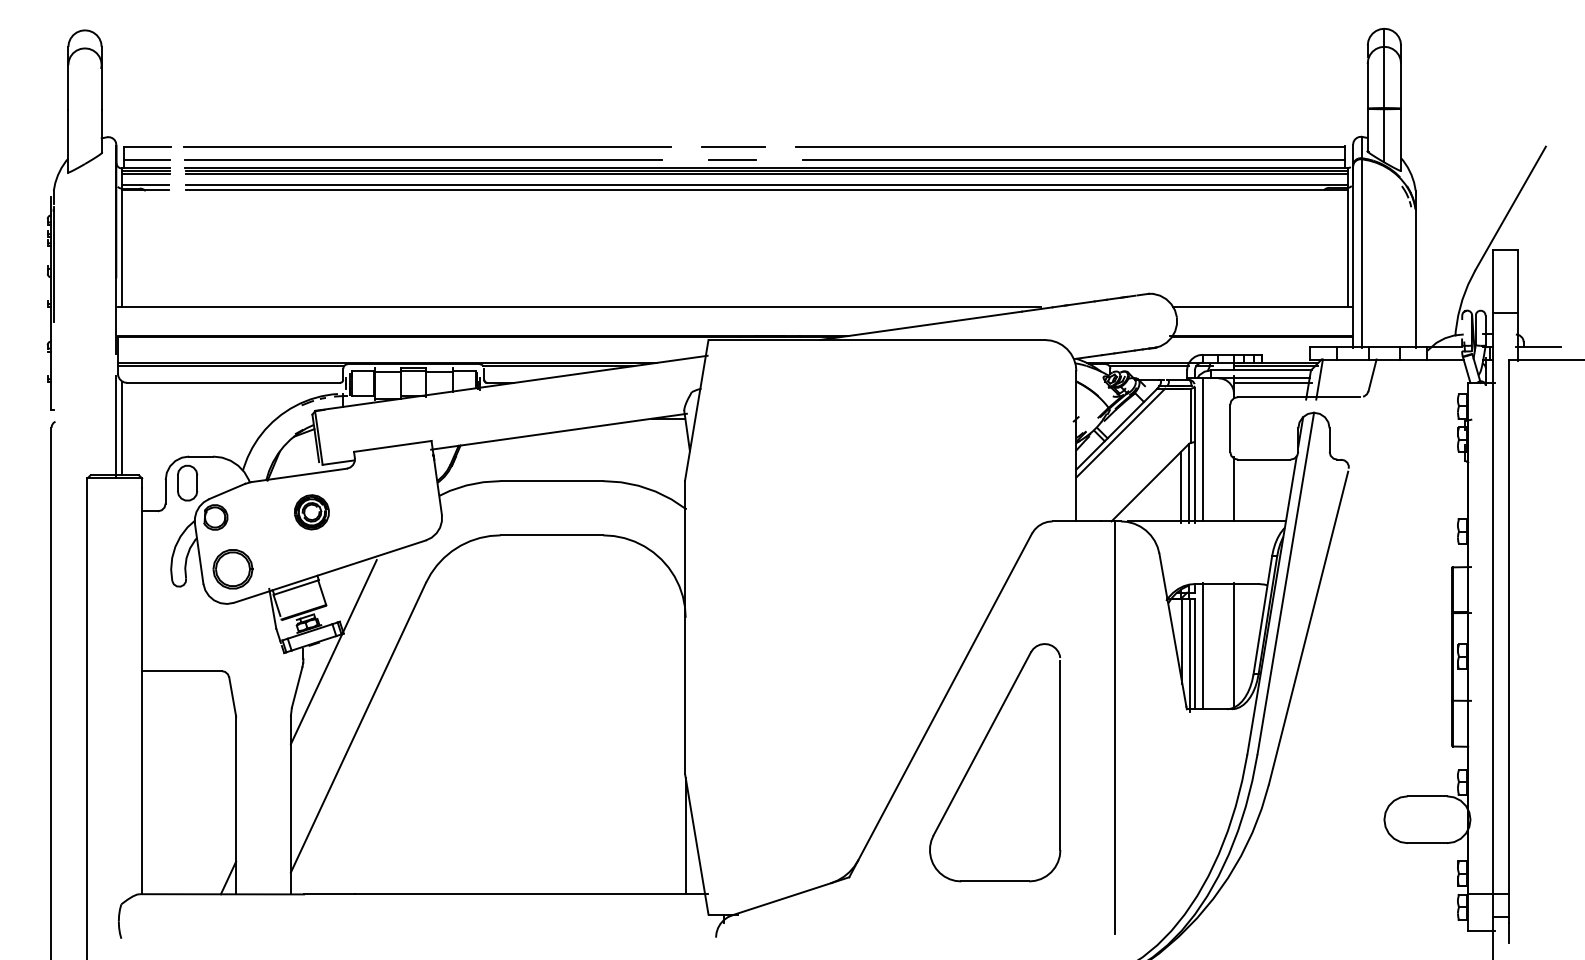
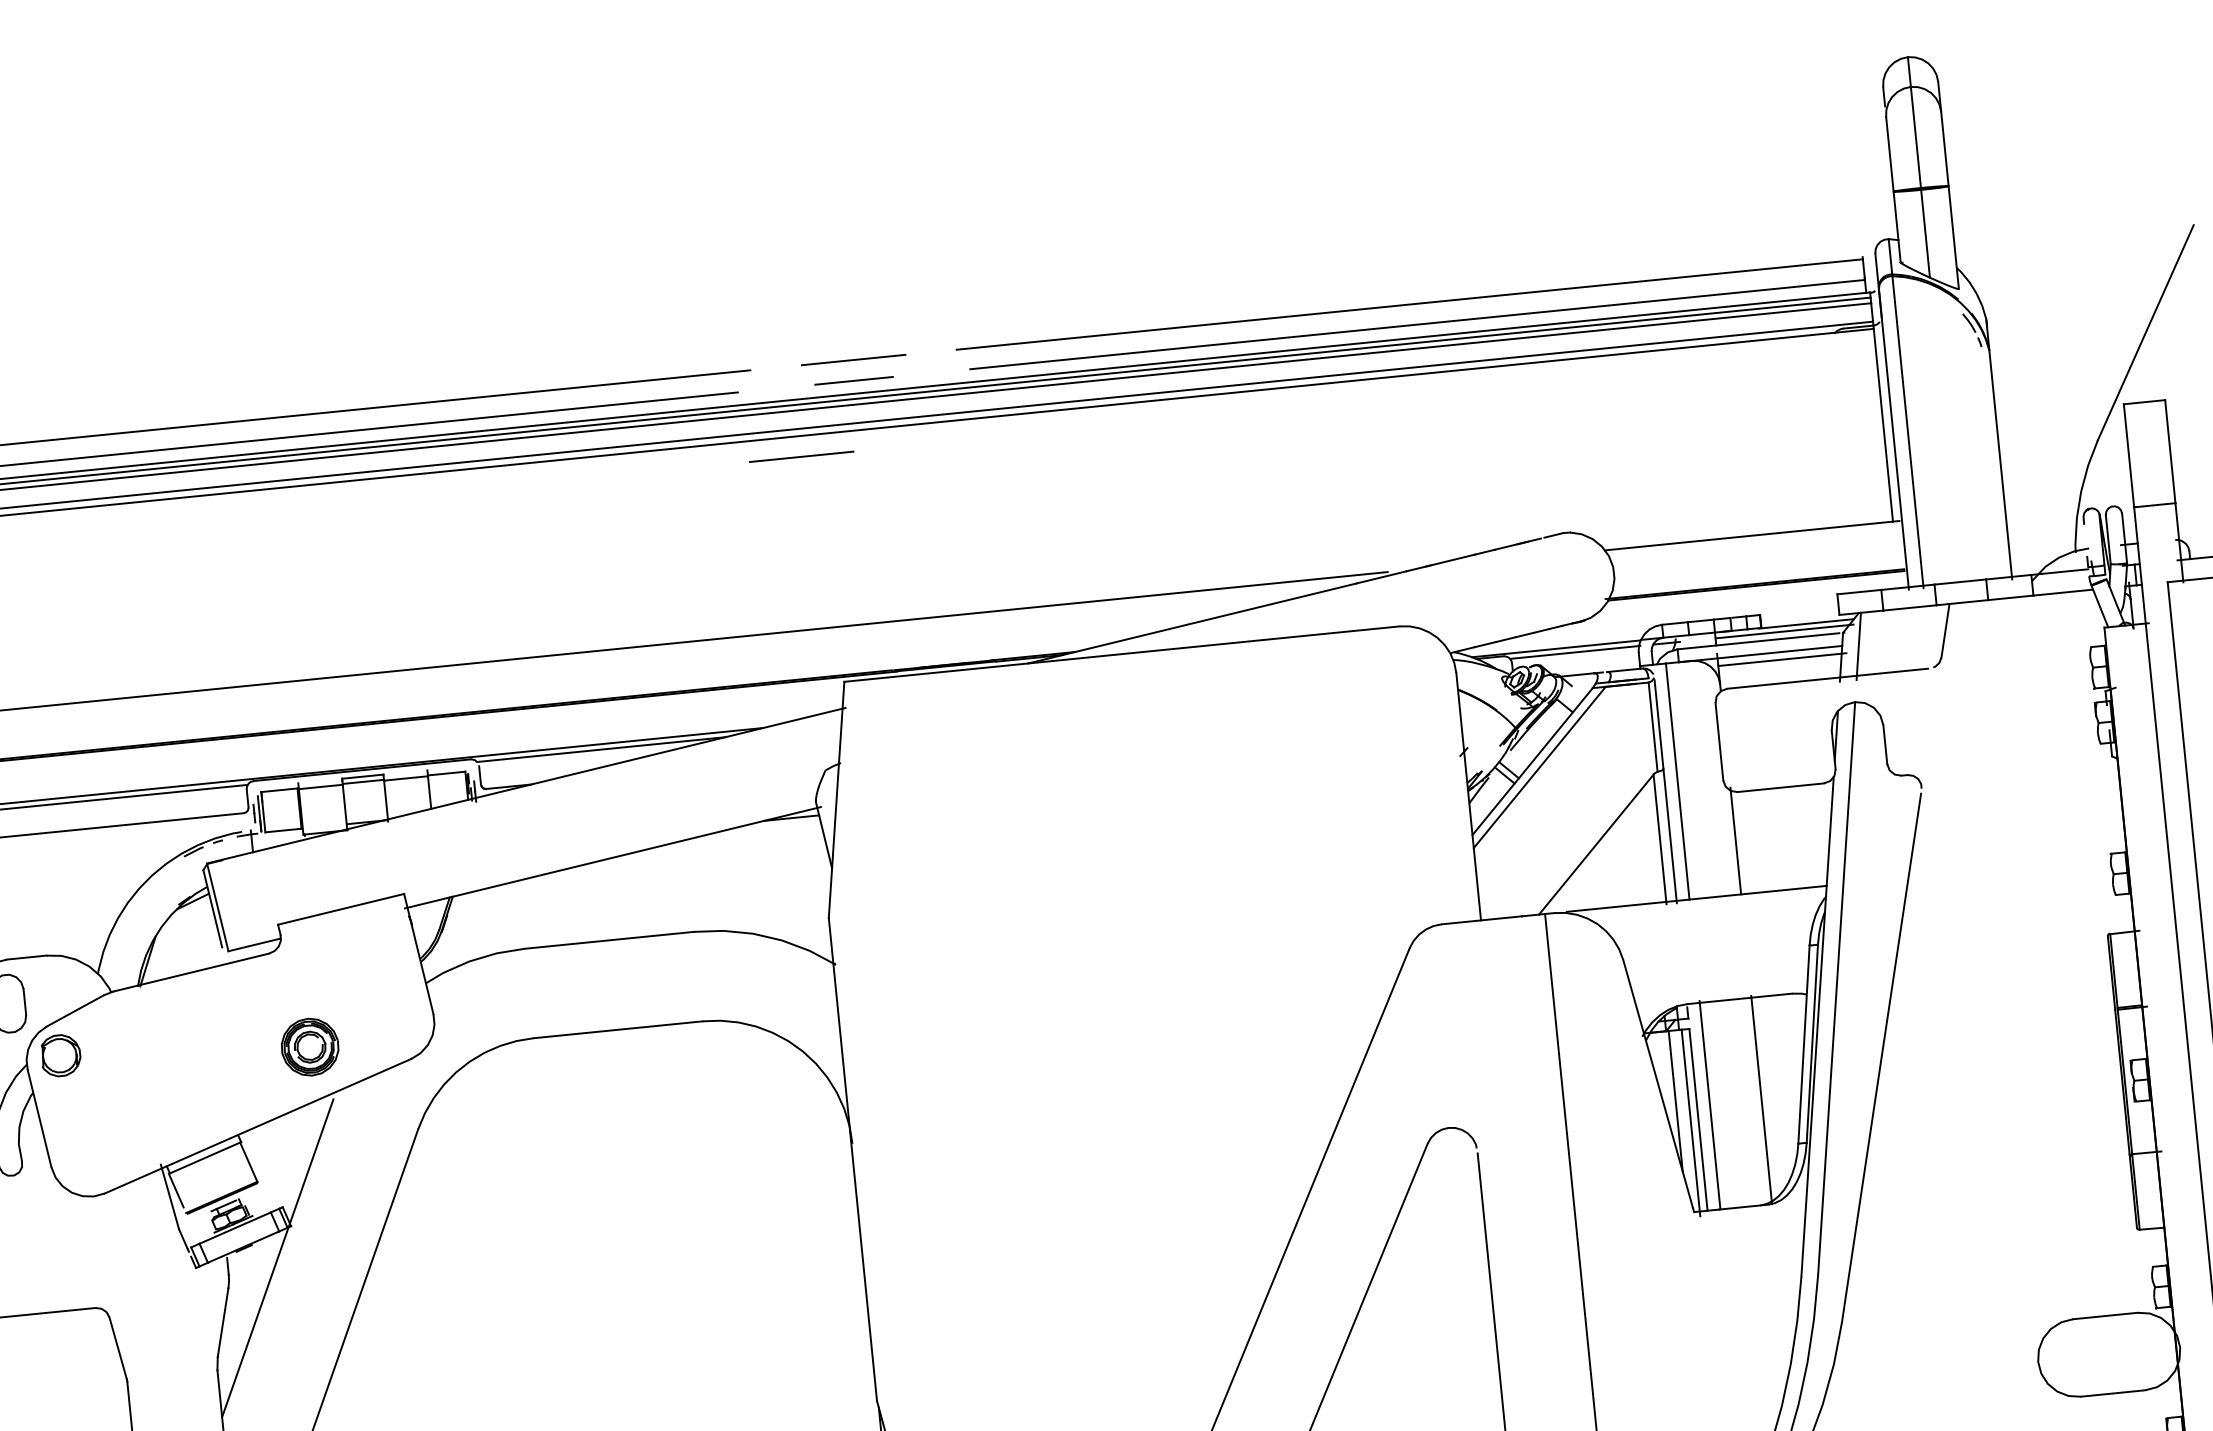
line: (696, 201) -> (801, 455), added
line: (1180, 486) -> (1646, 845), removed
part: (311, 512) -> (309, 1047), moved
part: (232, 569) -> (97, 1138), removed

